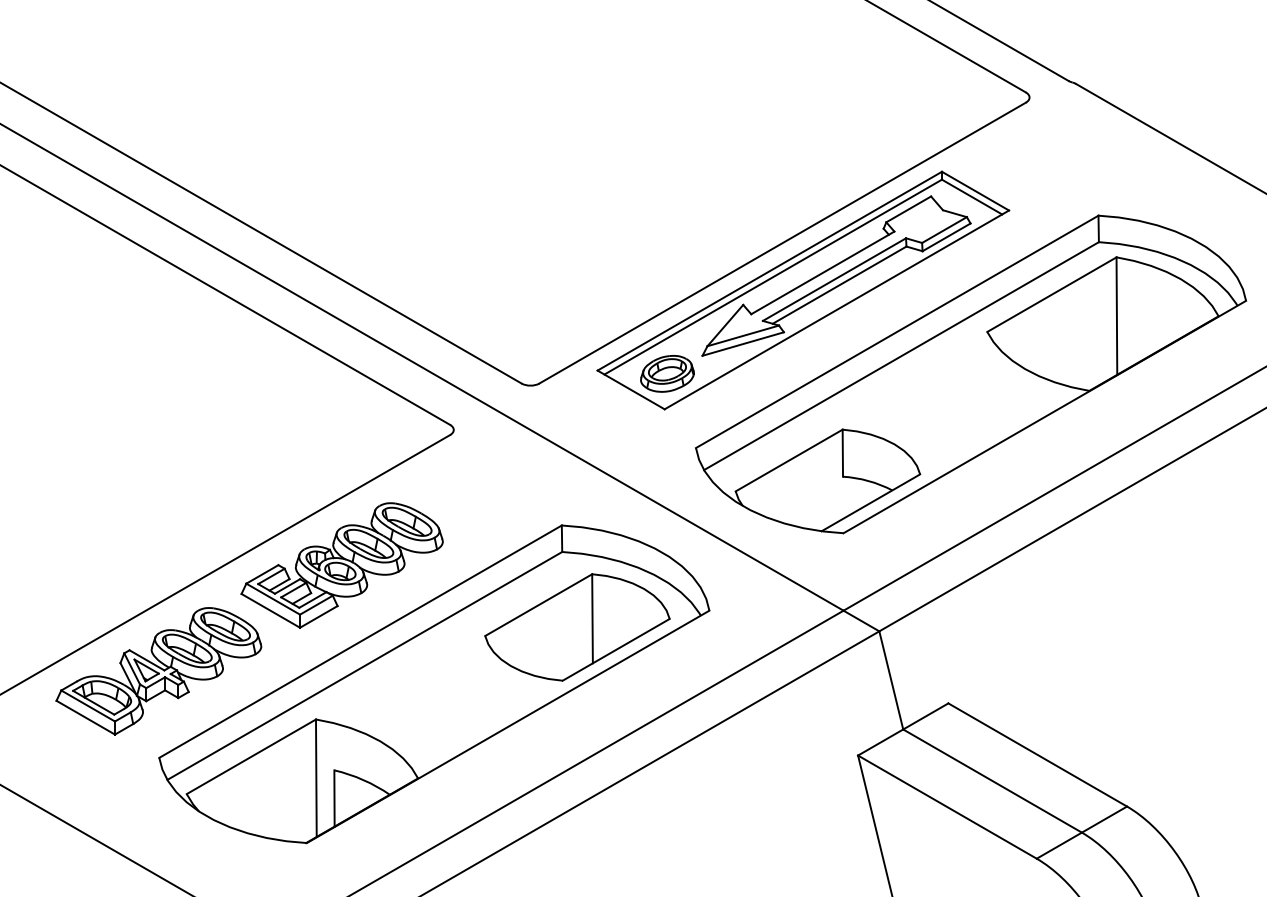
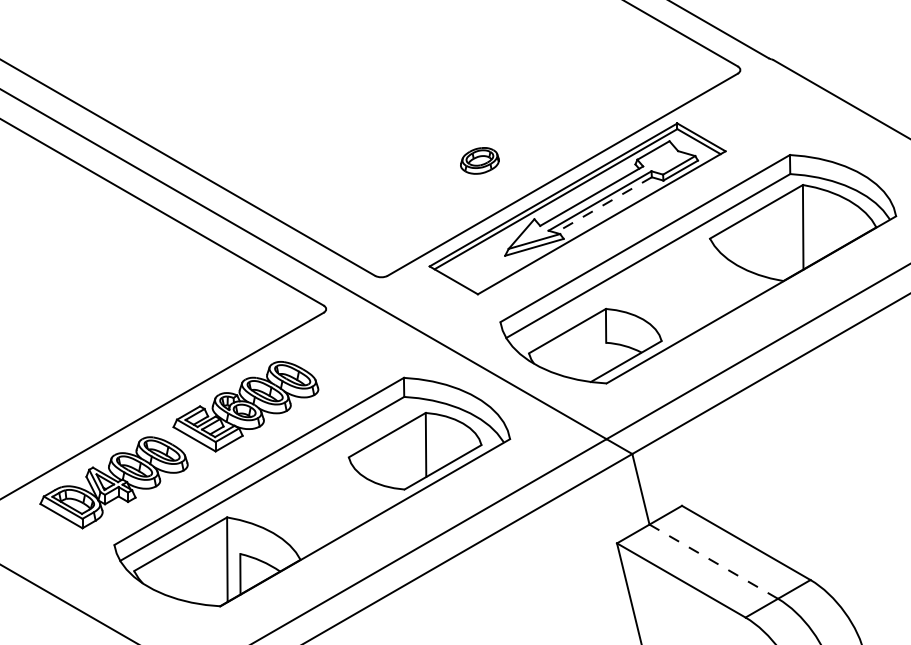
line: (839, 285) -> (603, 205), solid -> dashed
part: (667, 373) -> (479, 160), moved
line: (993, 781) -> (714, 562), solid -> dashed

